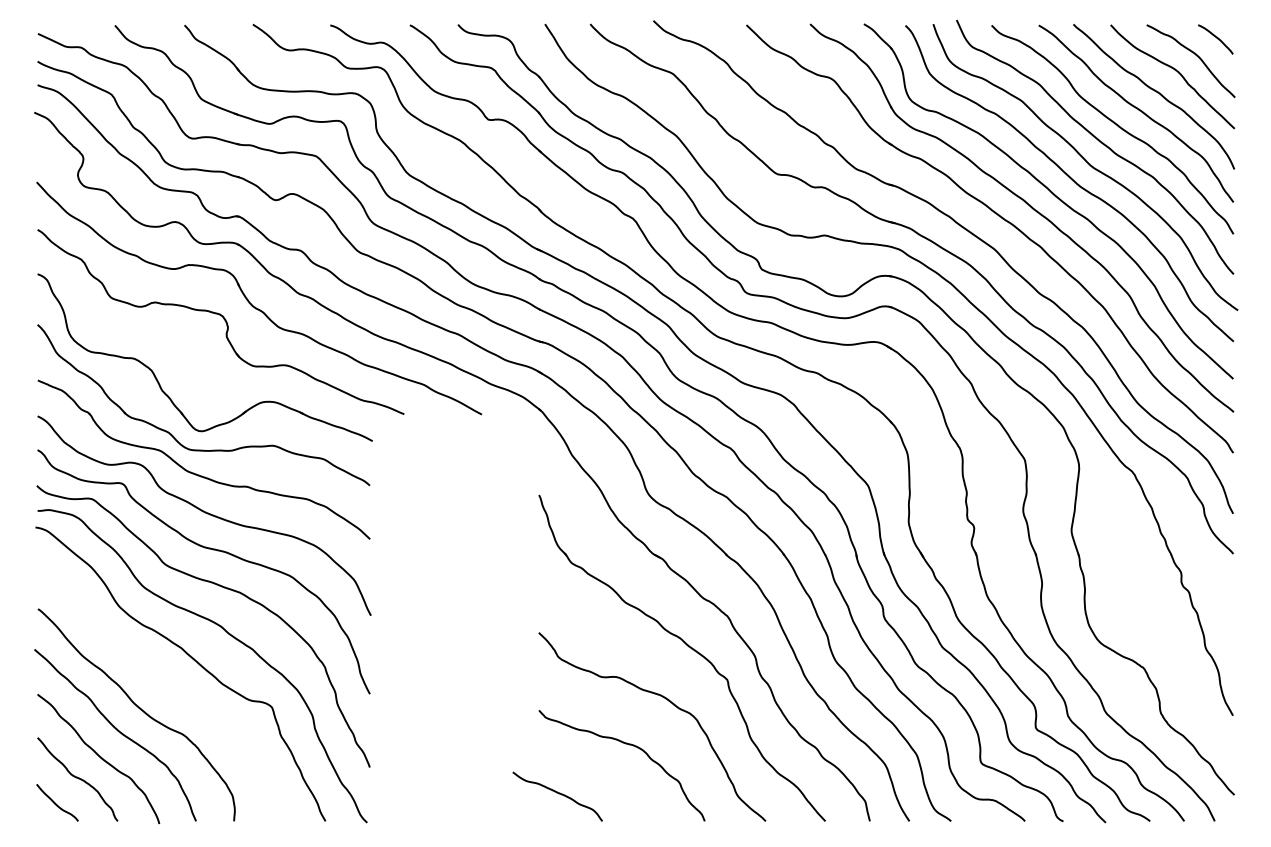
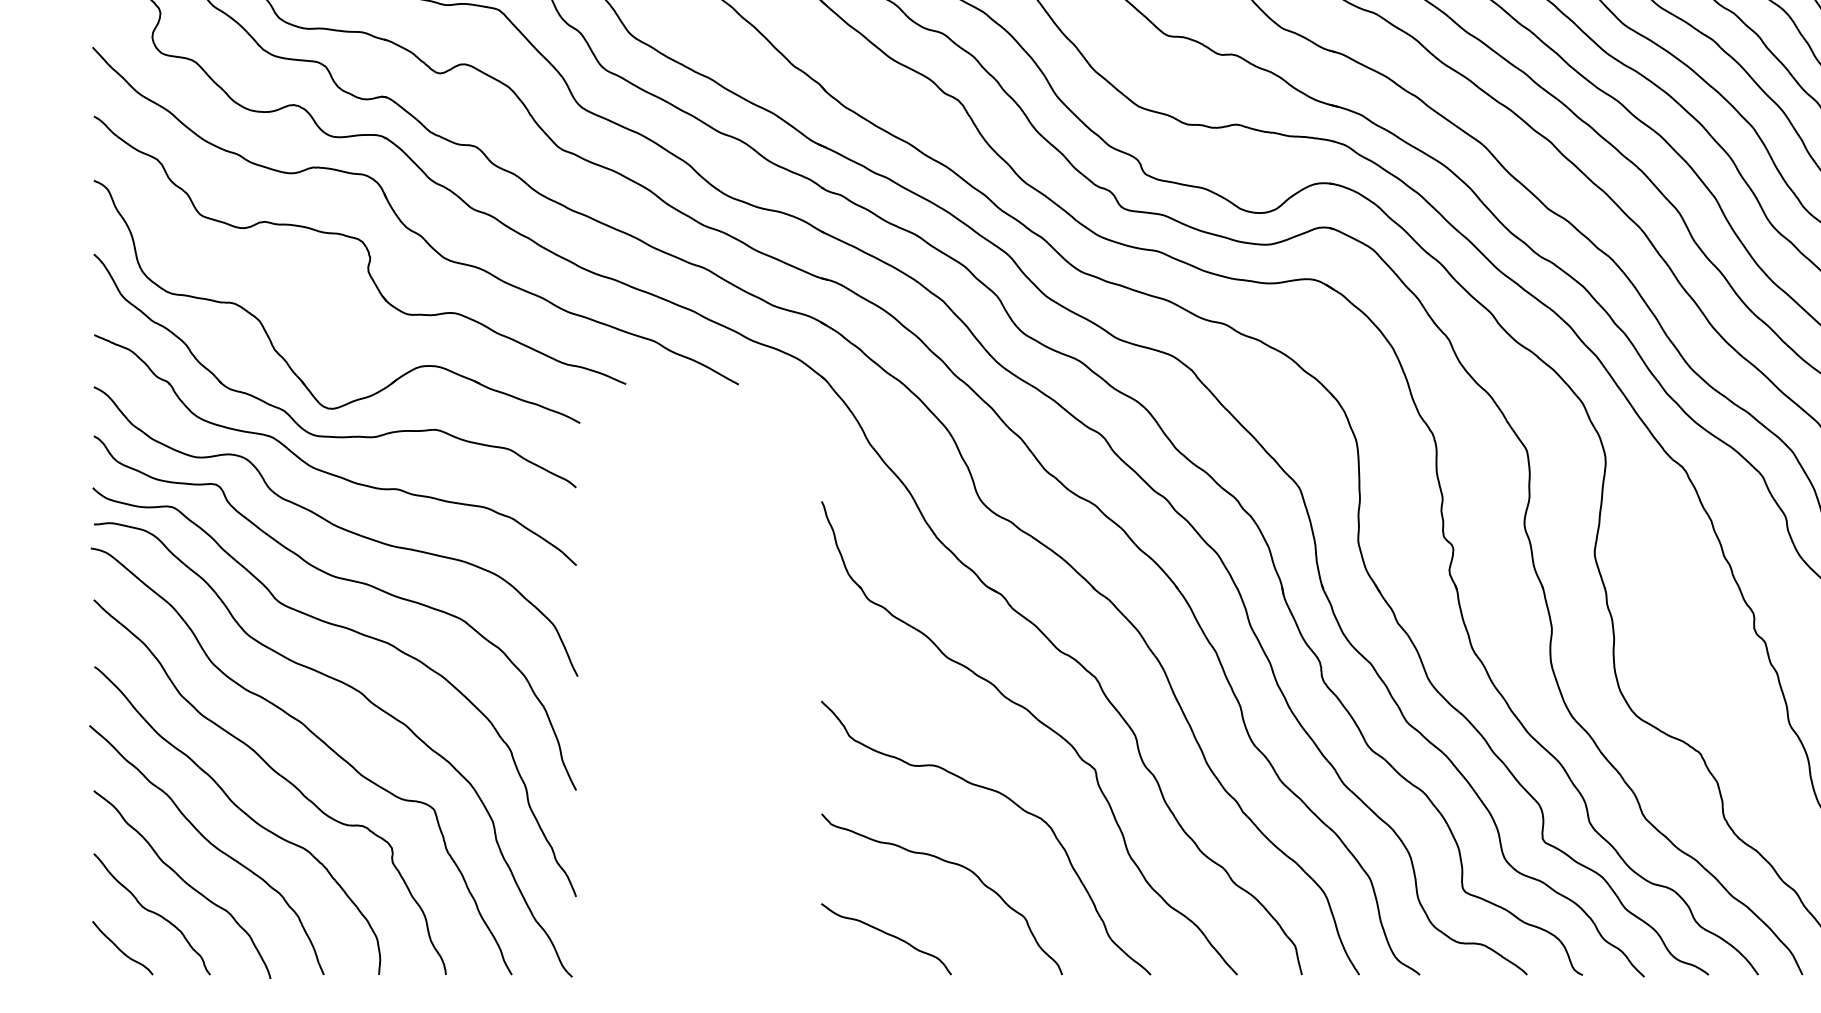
curve: (163, 683) -> (276, 774), added
curve: (559, 794) -> (889, 936), moved

